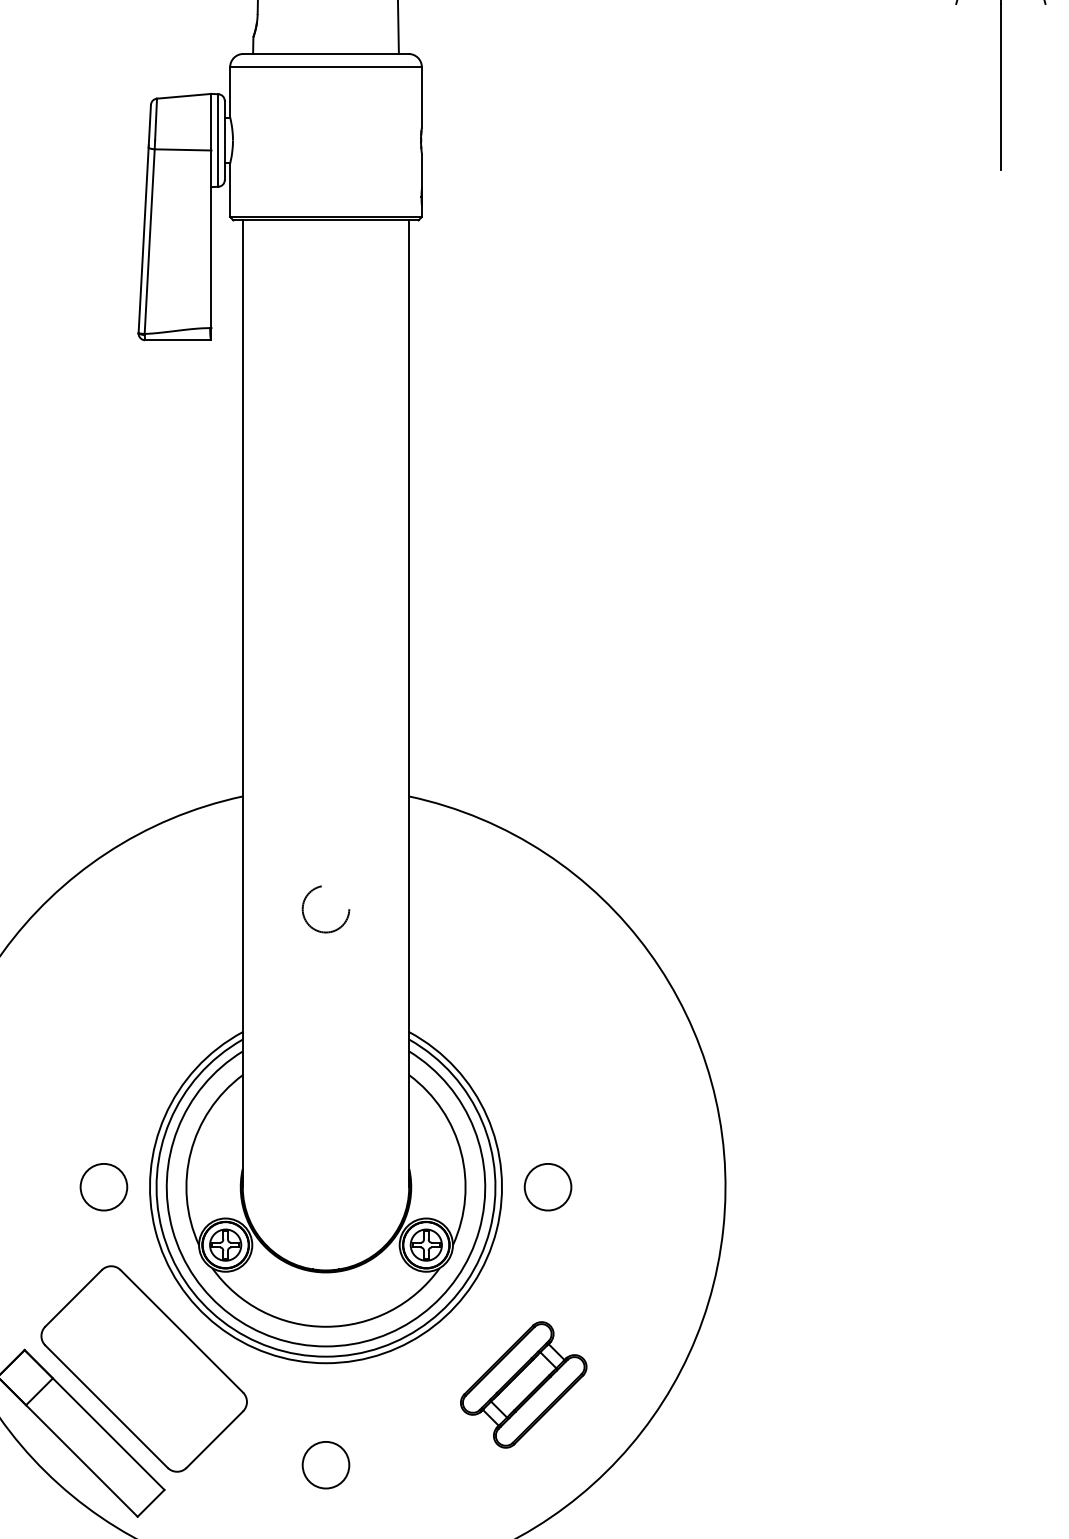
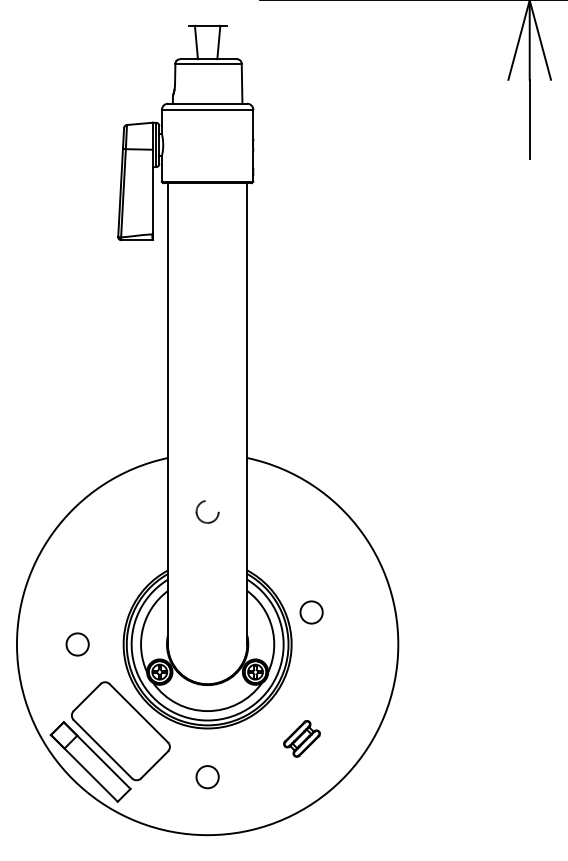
circle: (103, 1187) -> (77, 644), moved
circle: (547, 1187) -> (311, 612), moved
part: (522, 1384) -> (301, 738), size x0.6

